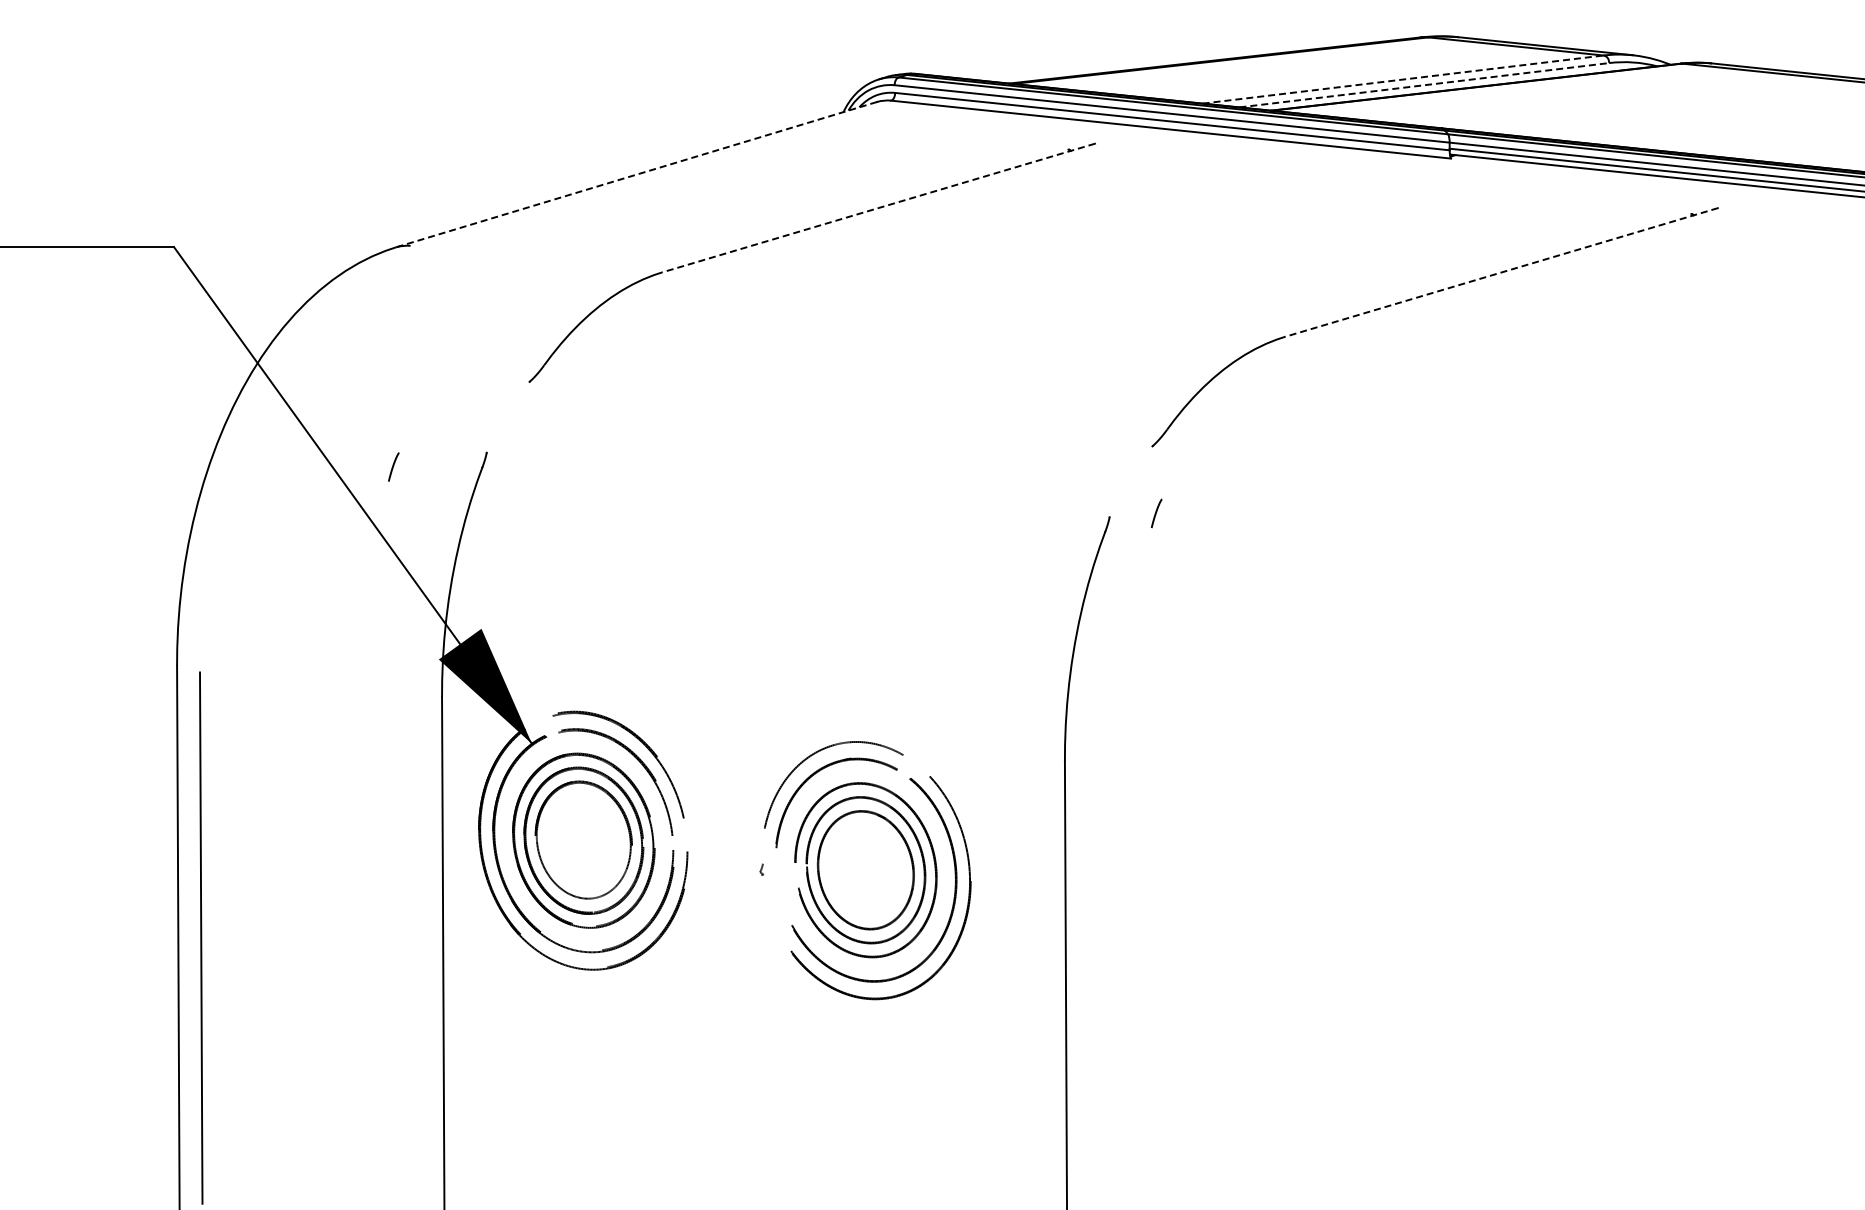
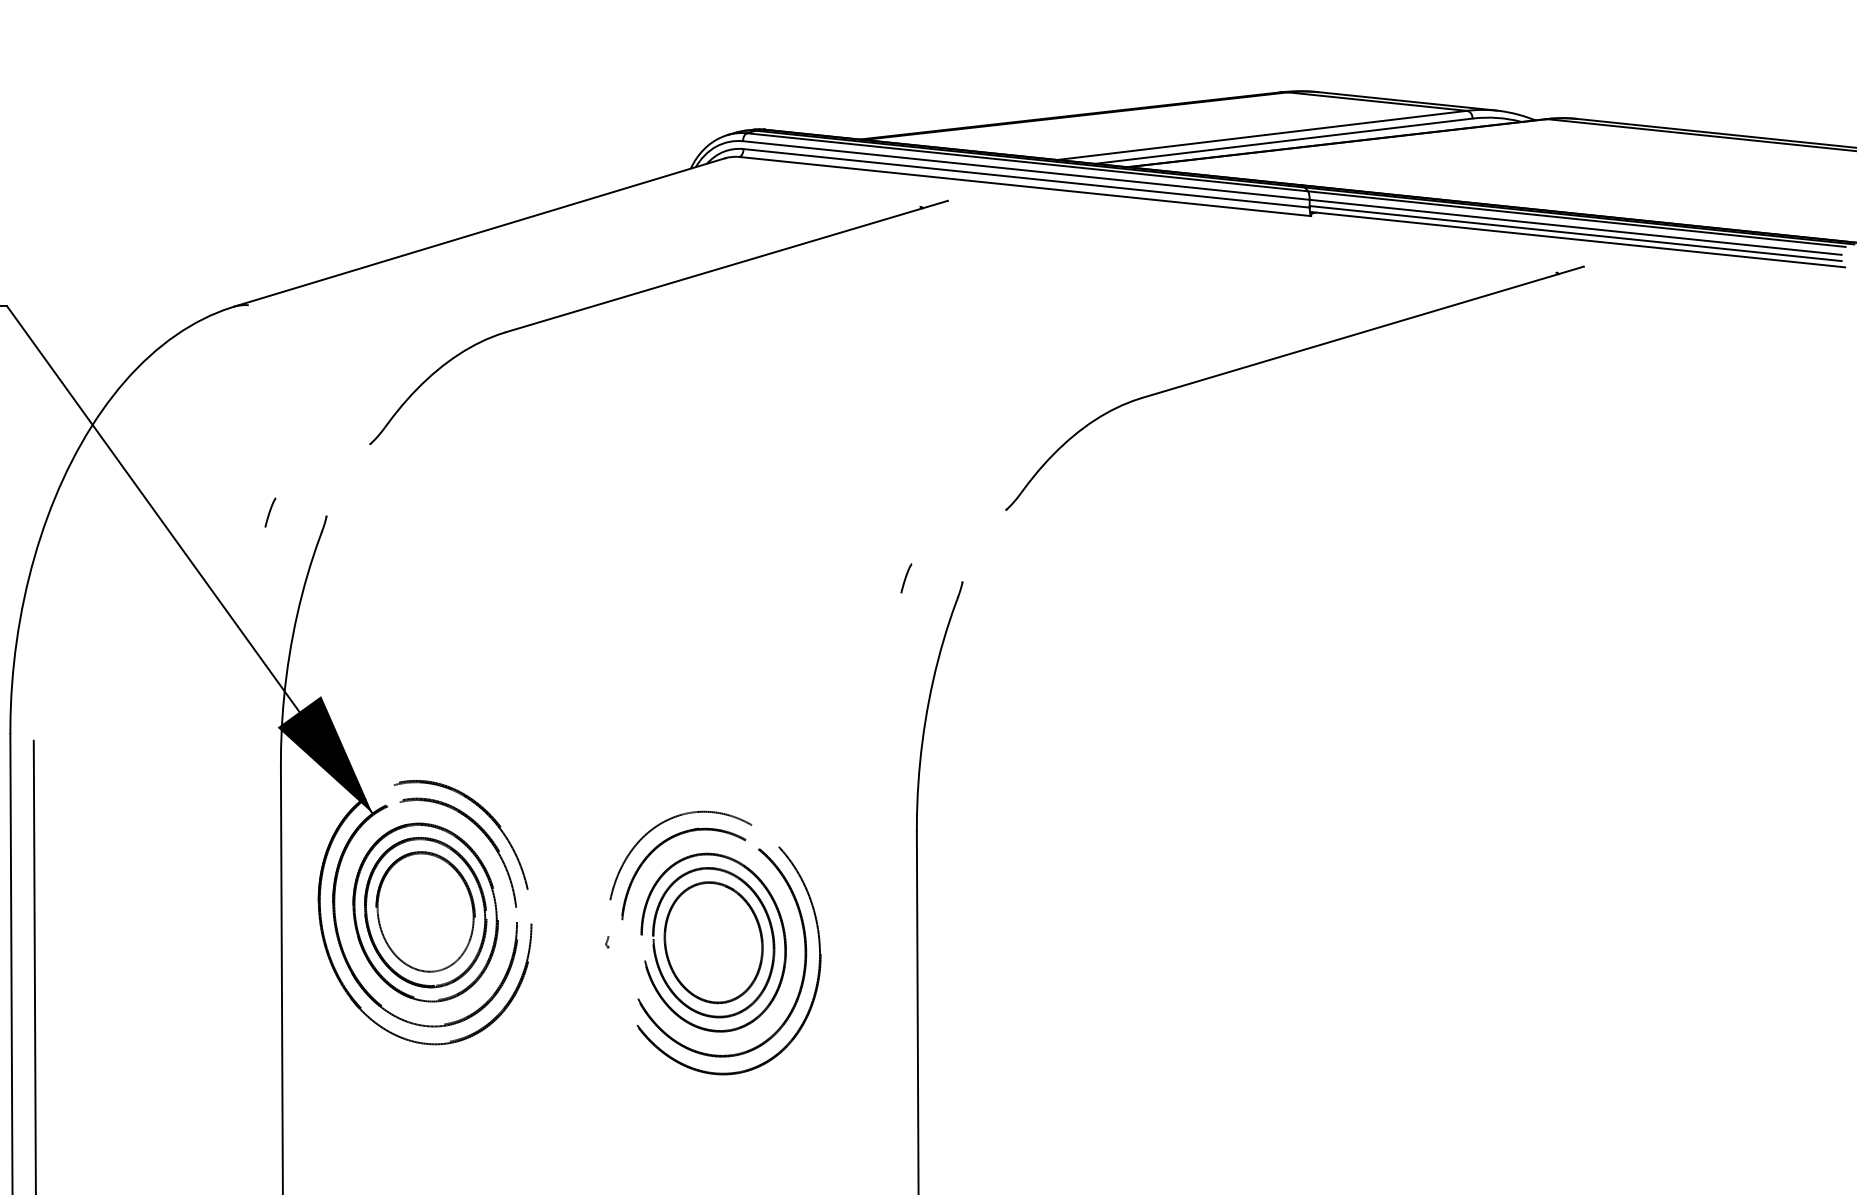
line: (1403, 79) -> (1262, 135), dashed -> solid
line: (1424, 85) -> (1283, 141), dashed -> solid
line: (636, 174) -> (479, 232), dashed -> solid
line: (878, 207) -> (726, 266), dashed -> solid
line: (1501, 272) -> (1362, 332), dashed -> solid
line: (393, 466) -> (270, 512), moved
line: (1156, 513) -> (906, 578), moved

